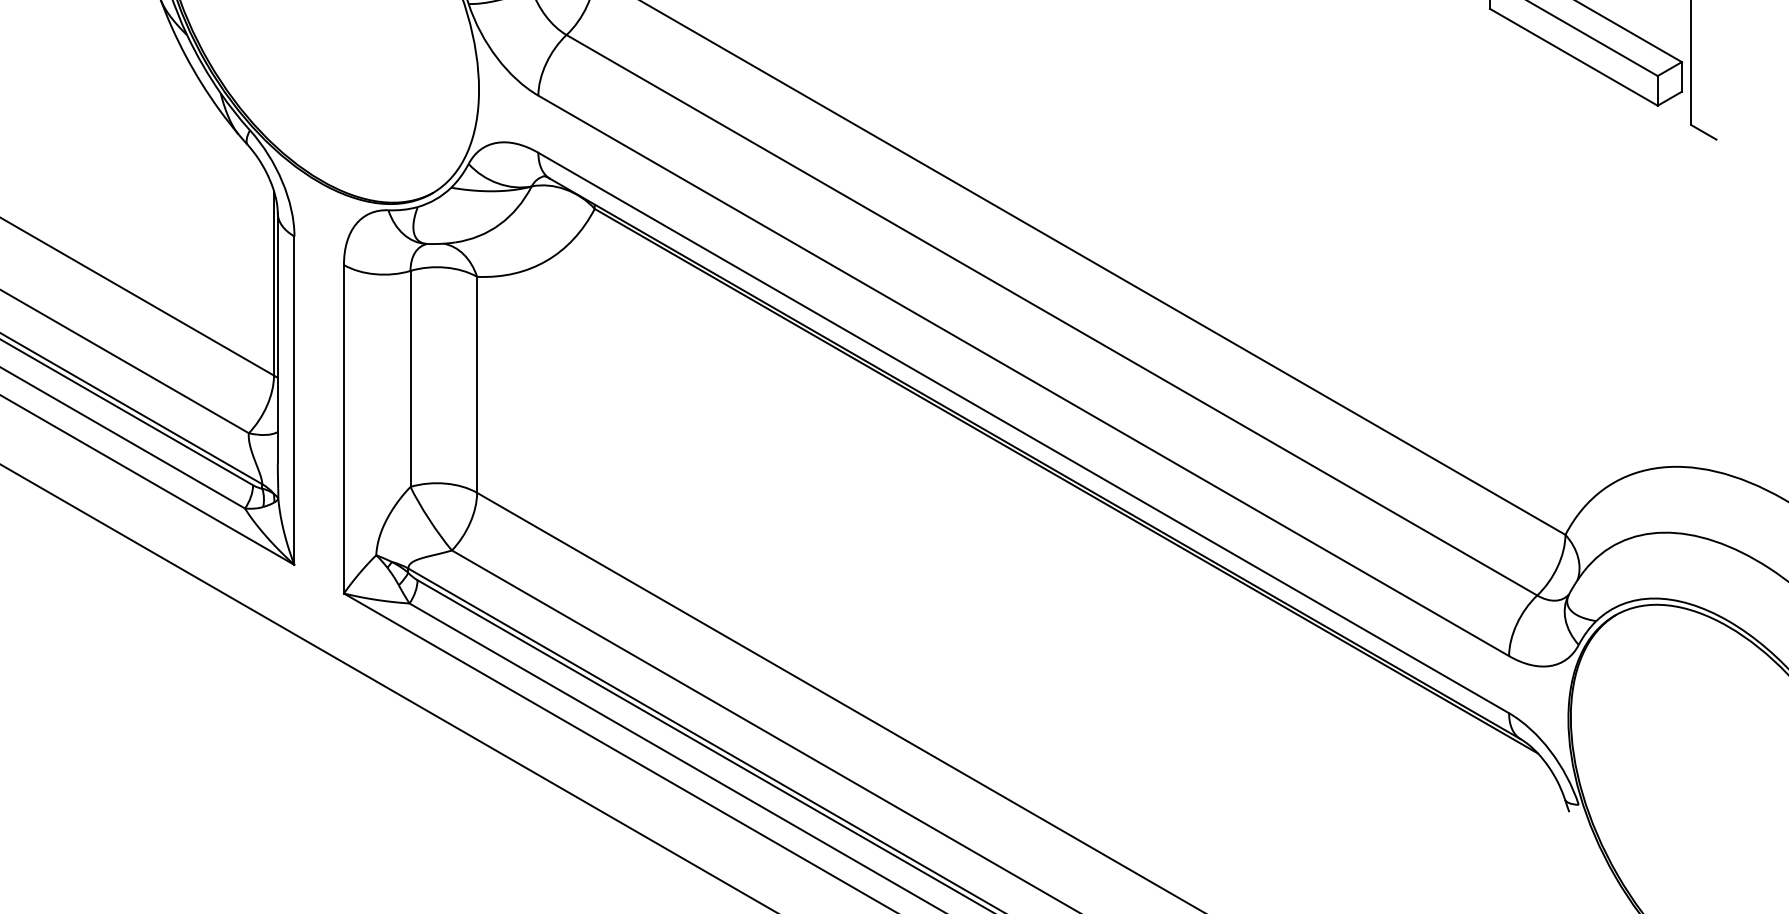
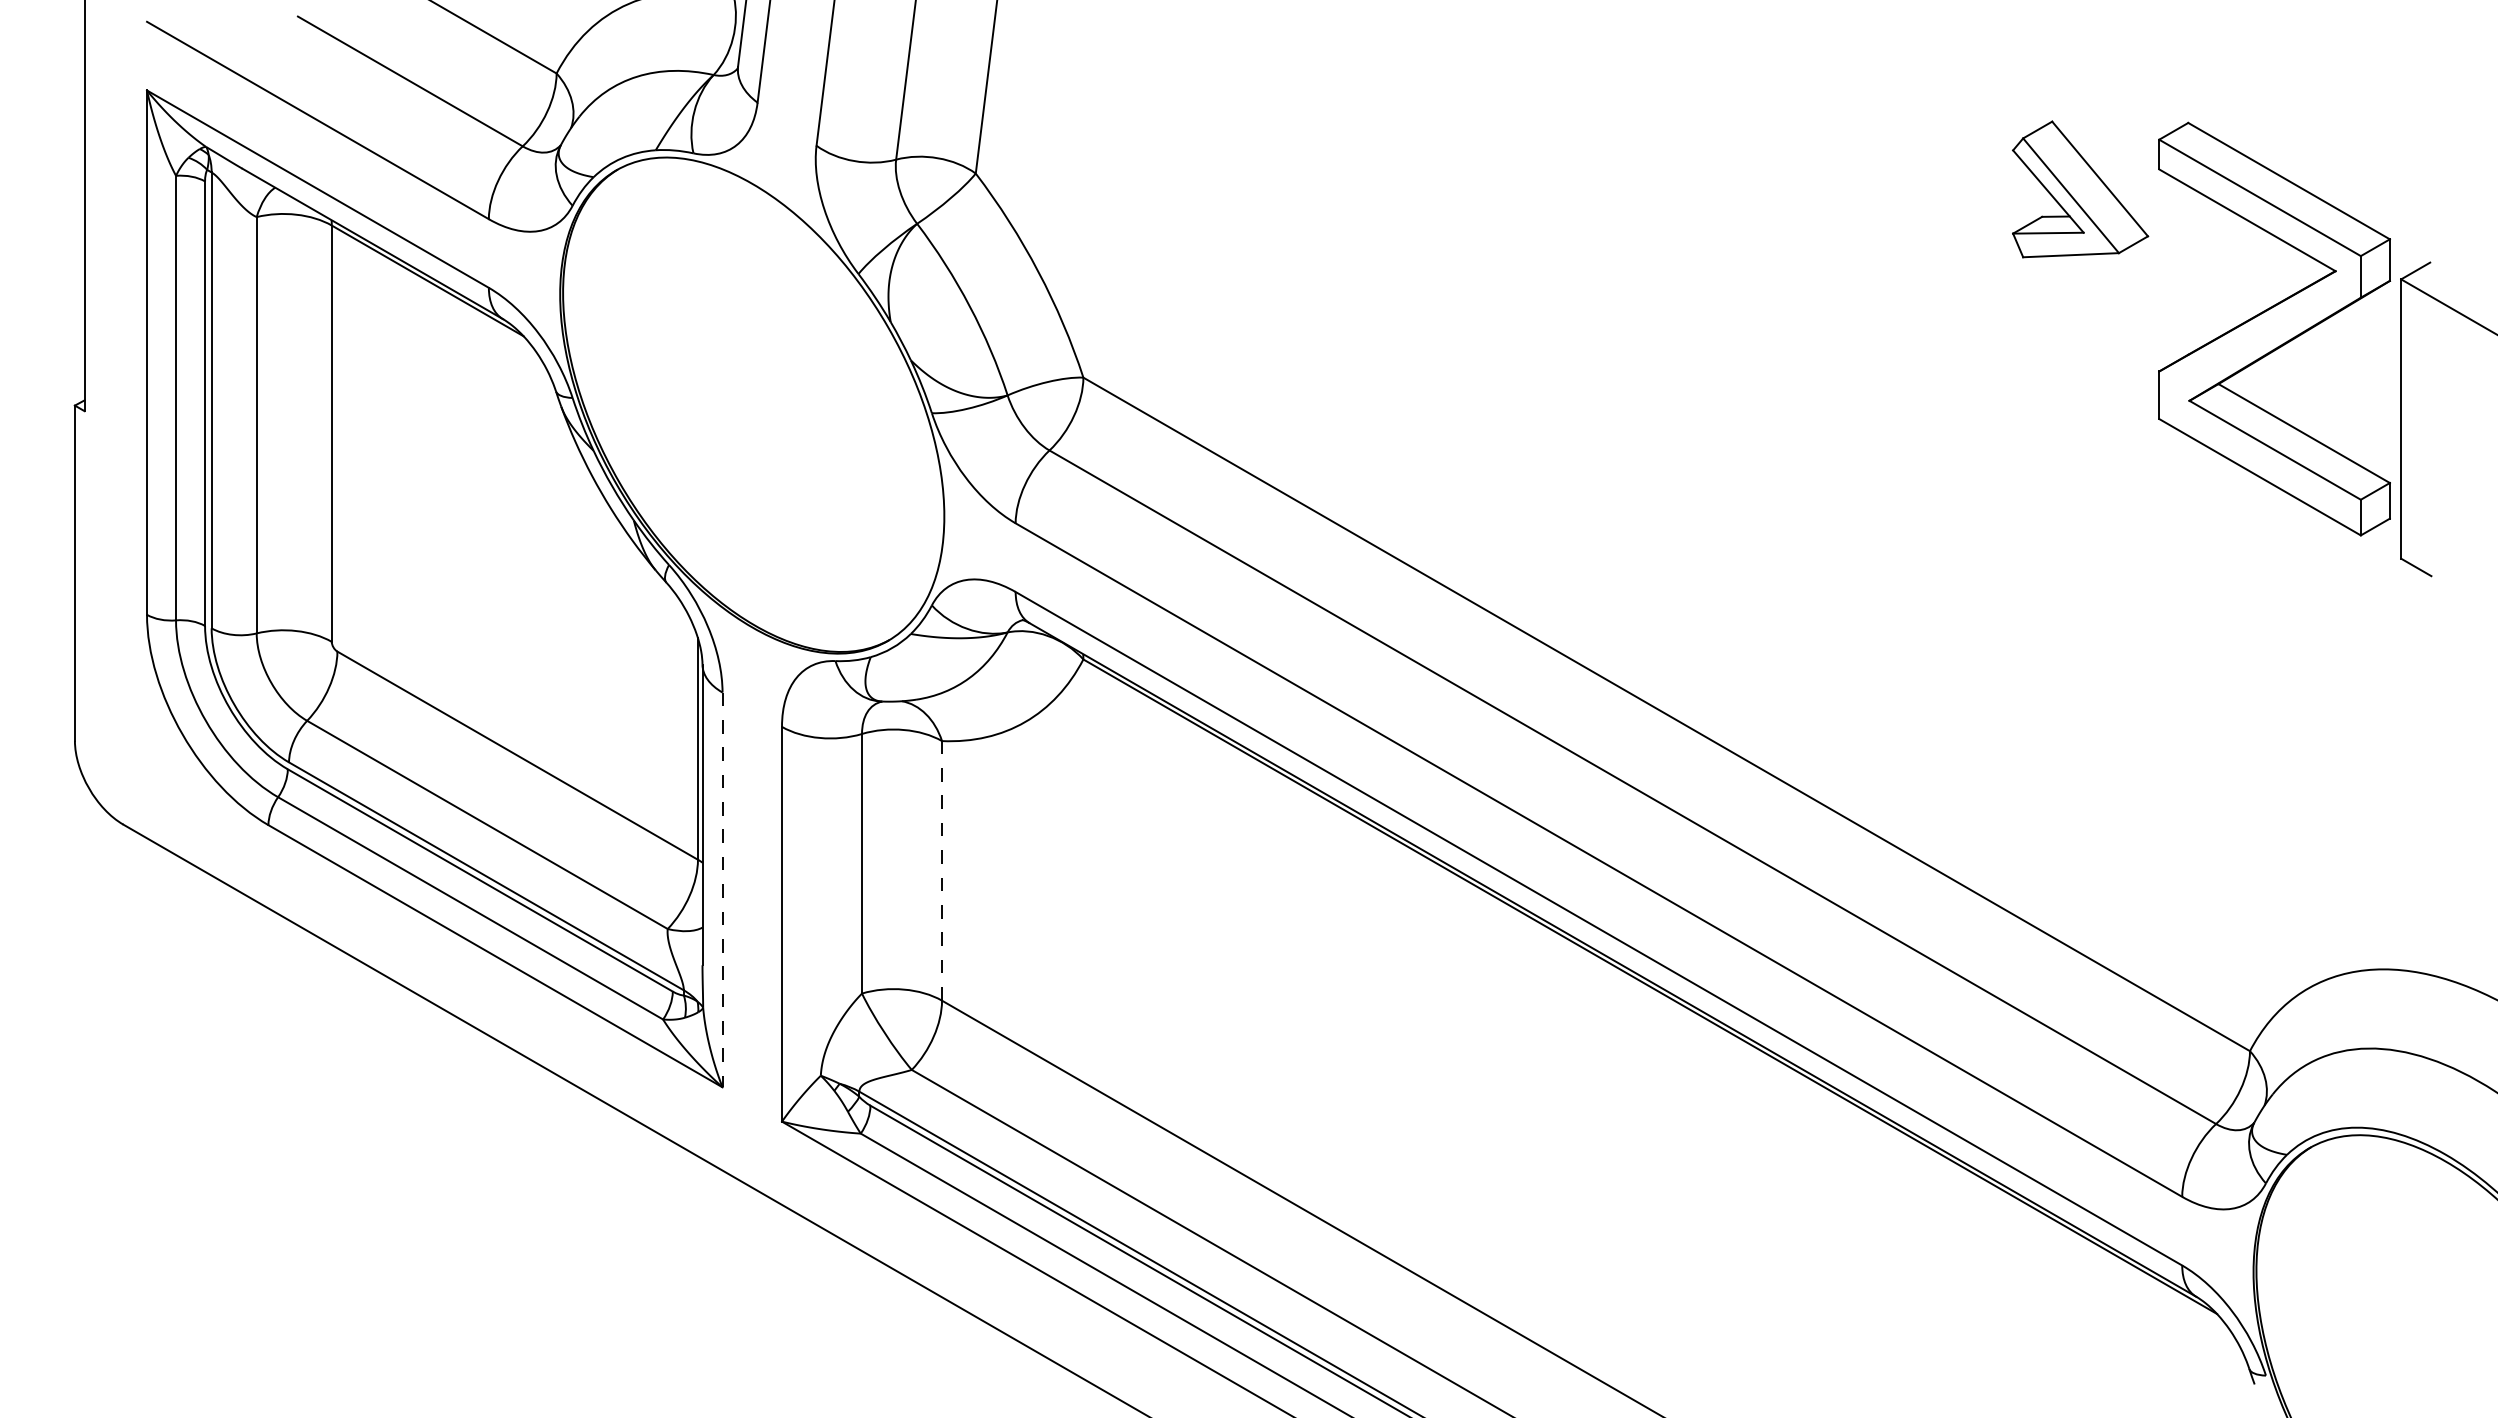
line: (477, 384) -> (942, 870), solid -> dashed
line: (294, 401) -> (722, 890), solid -> dashed

